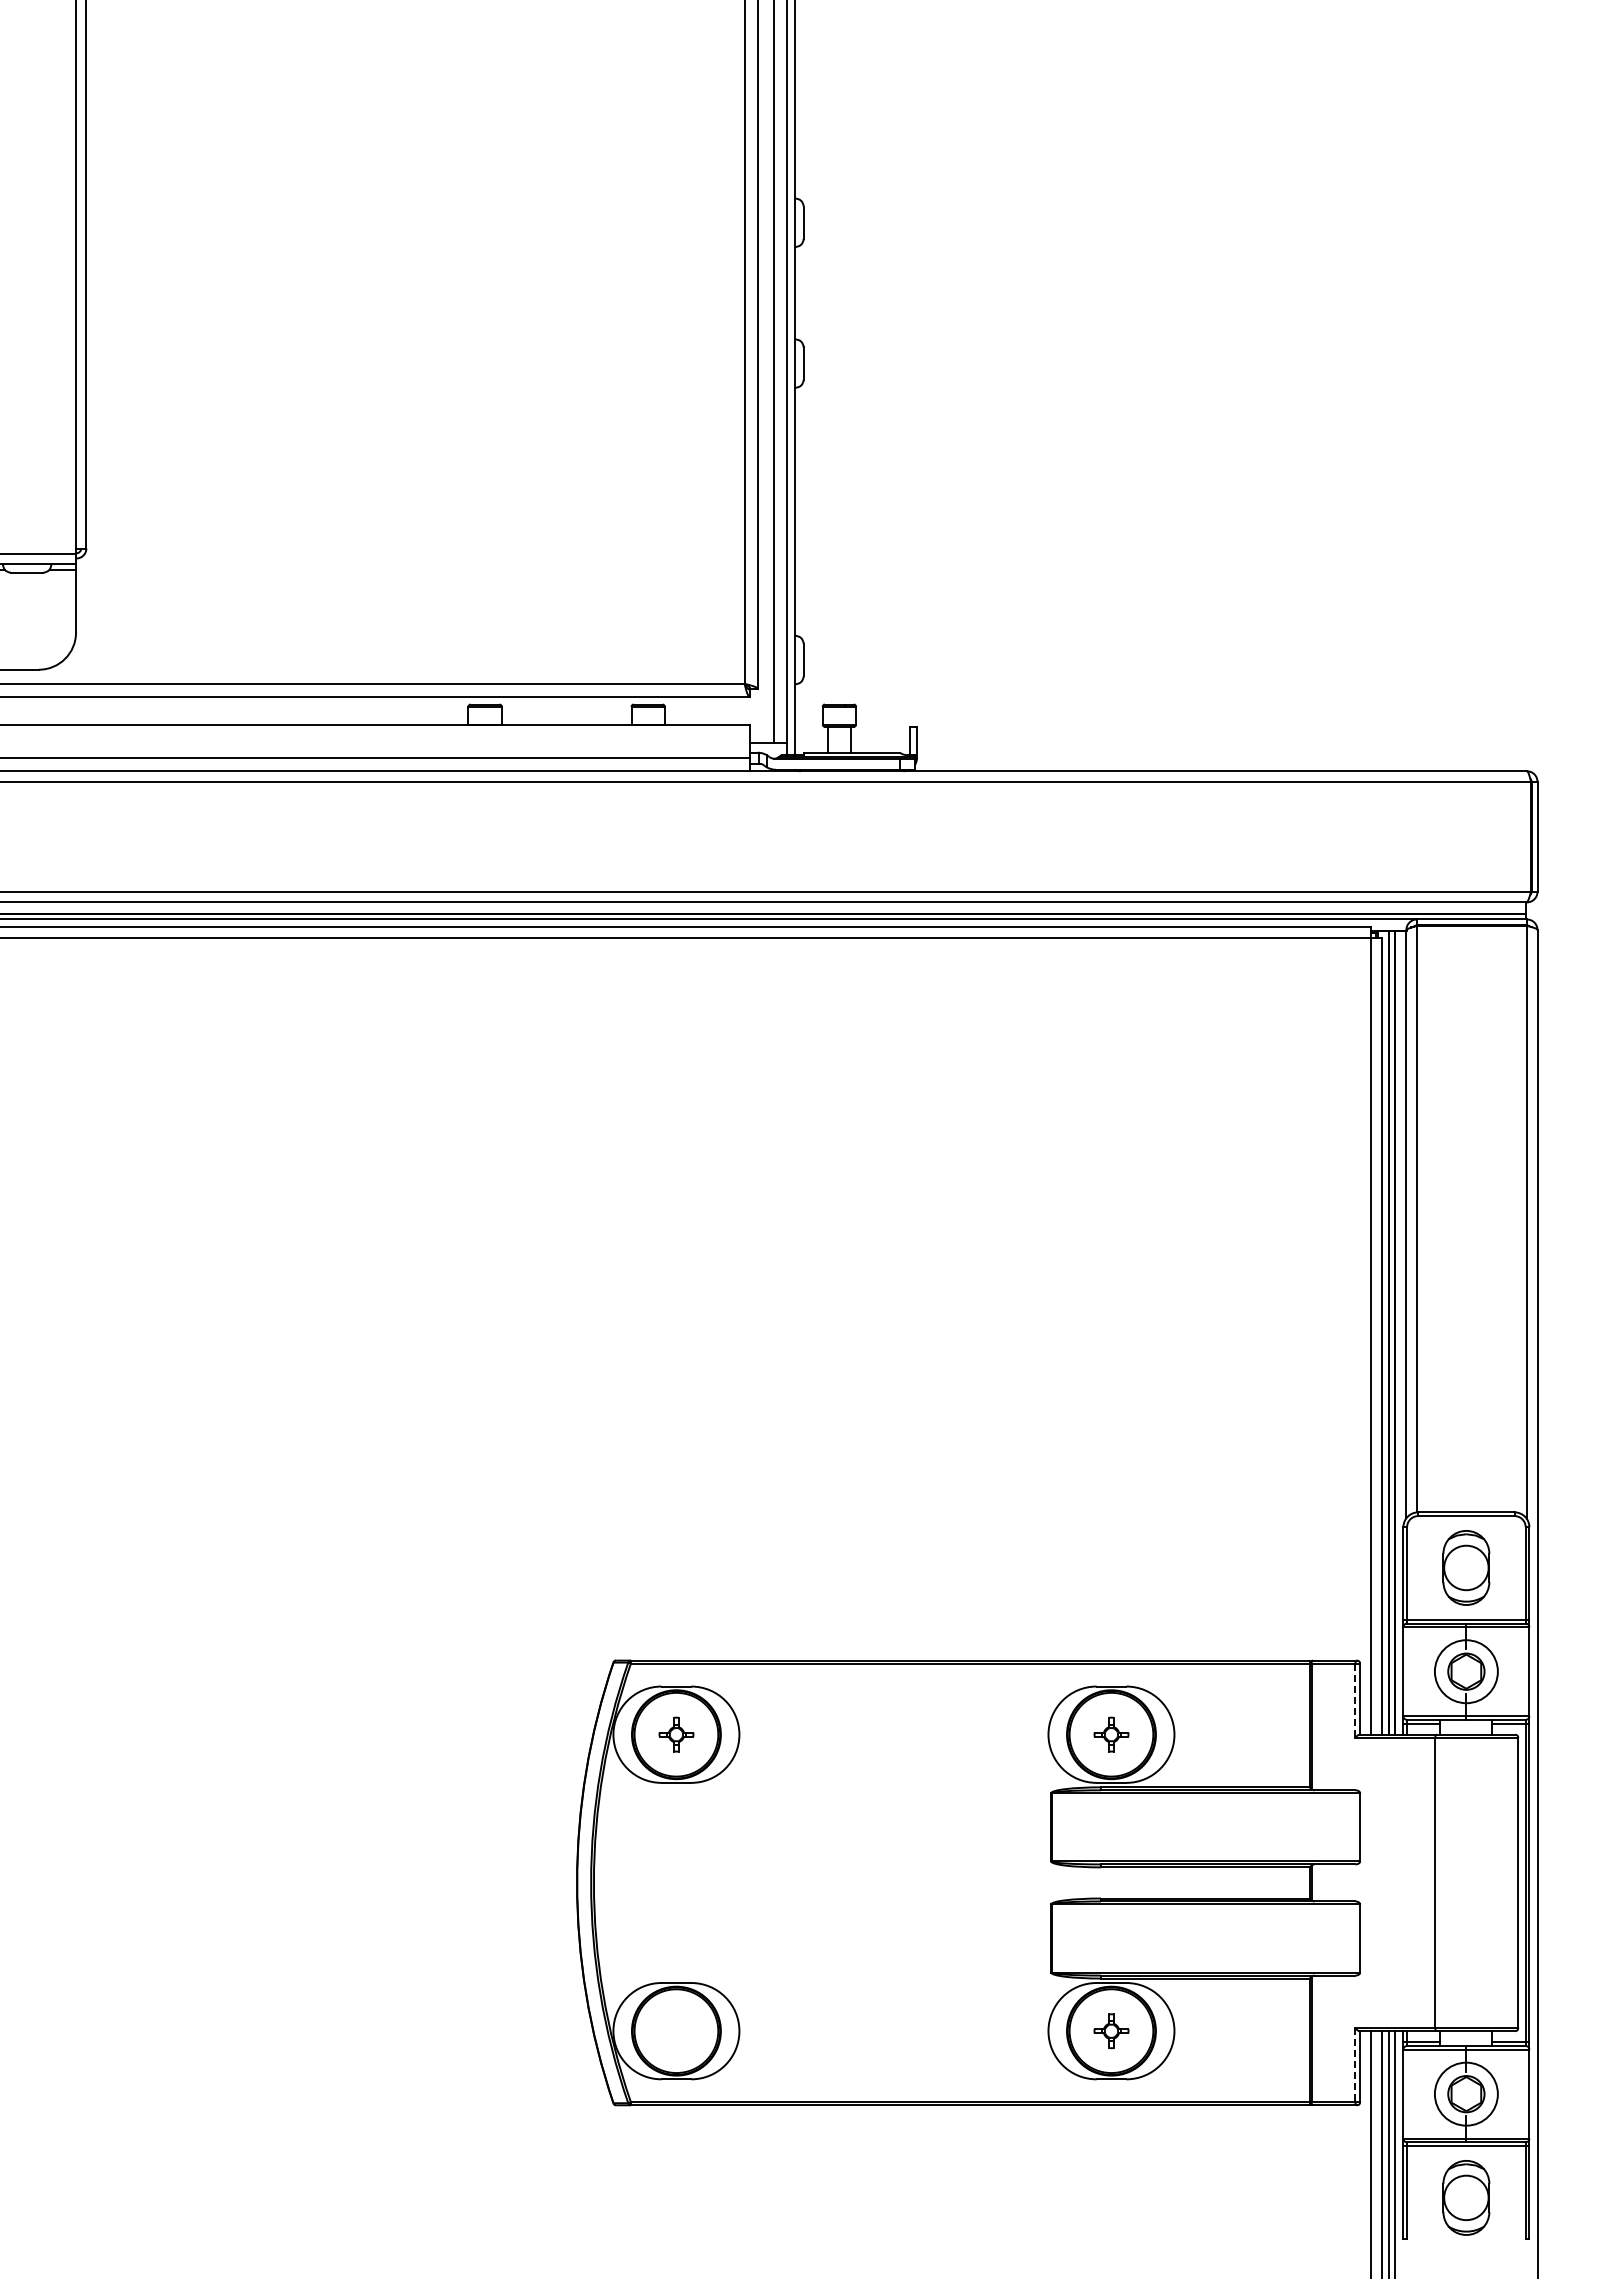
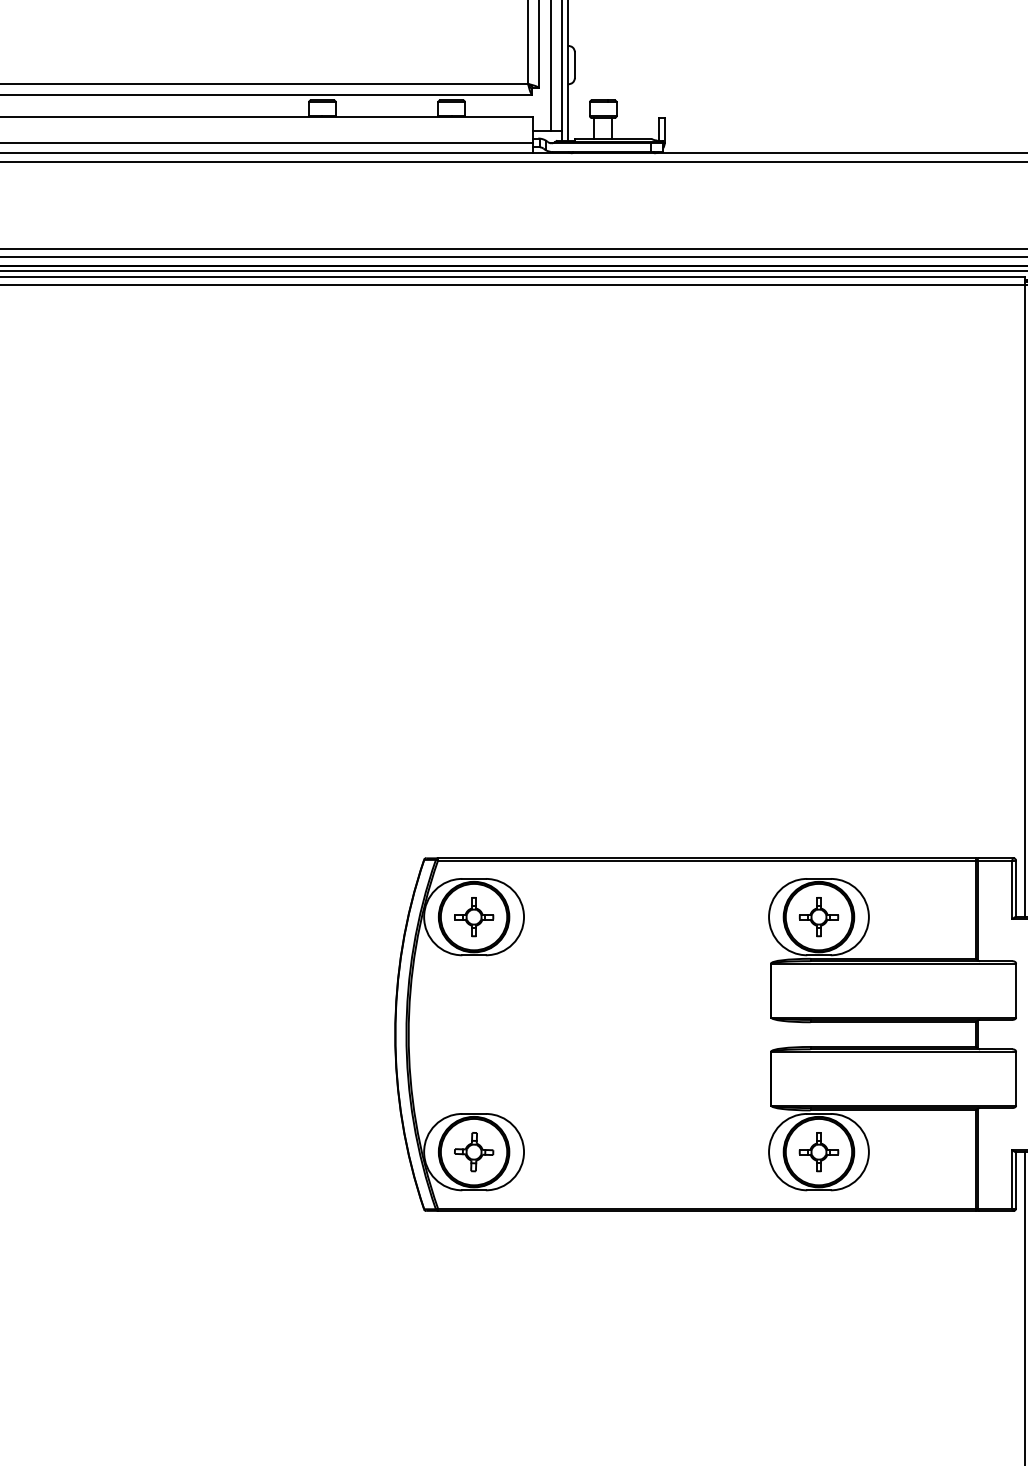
line: (1355, 1701) -> (1012, 890), dashed -> solid
part: (676, 1734) -> (474, 916), size x1.43
part: (1111, 1734) -> (818, 916), size x1.43
part: (676, 2031) -> (474, 1152), added
part: (1111, 2031) -> (818, 1152), size x1.43
line: (1355, 2065) -> (1012, 1179), dashed -> solid

